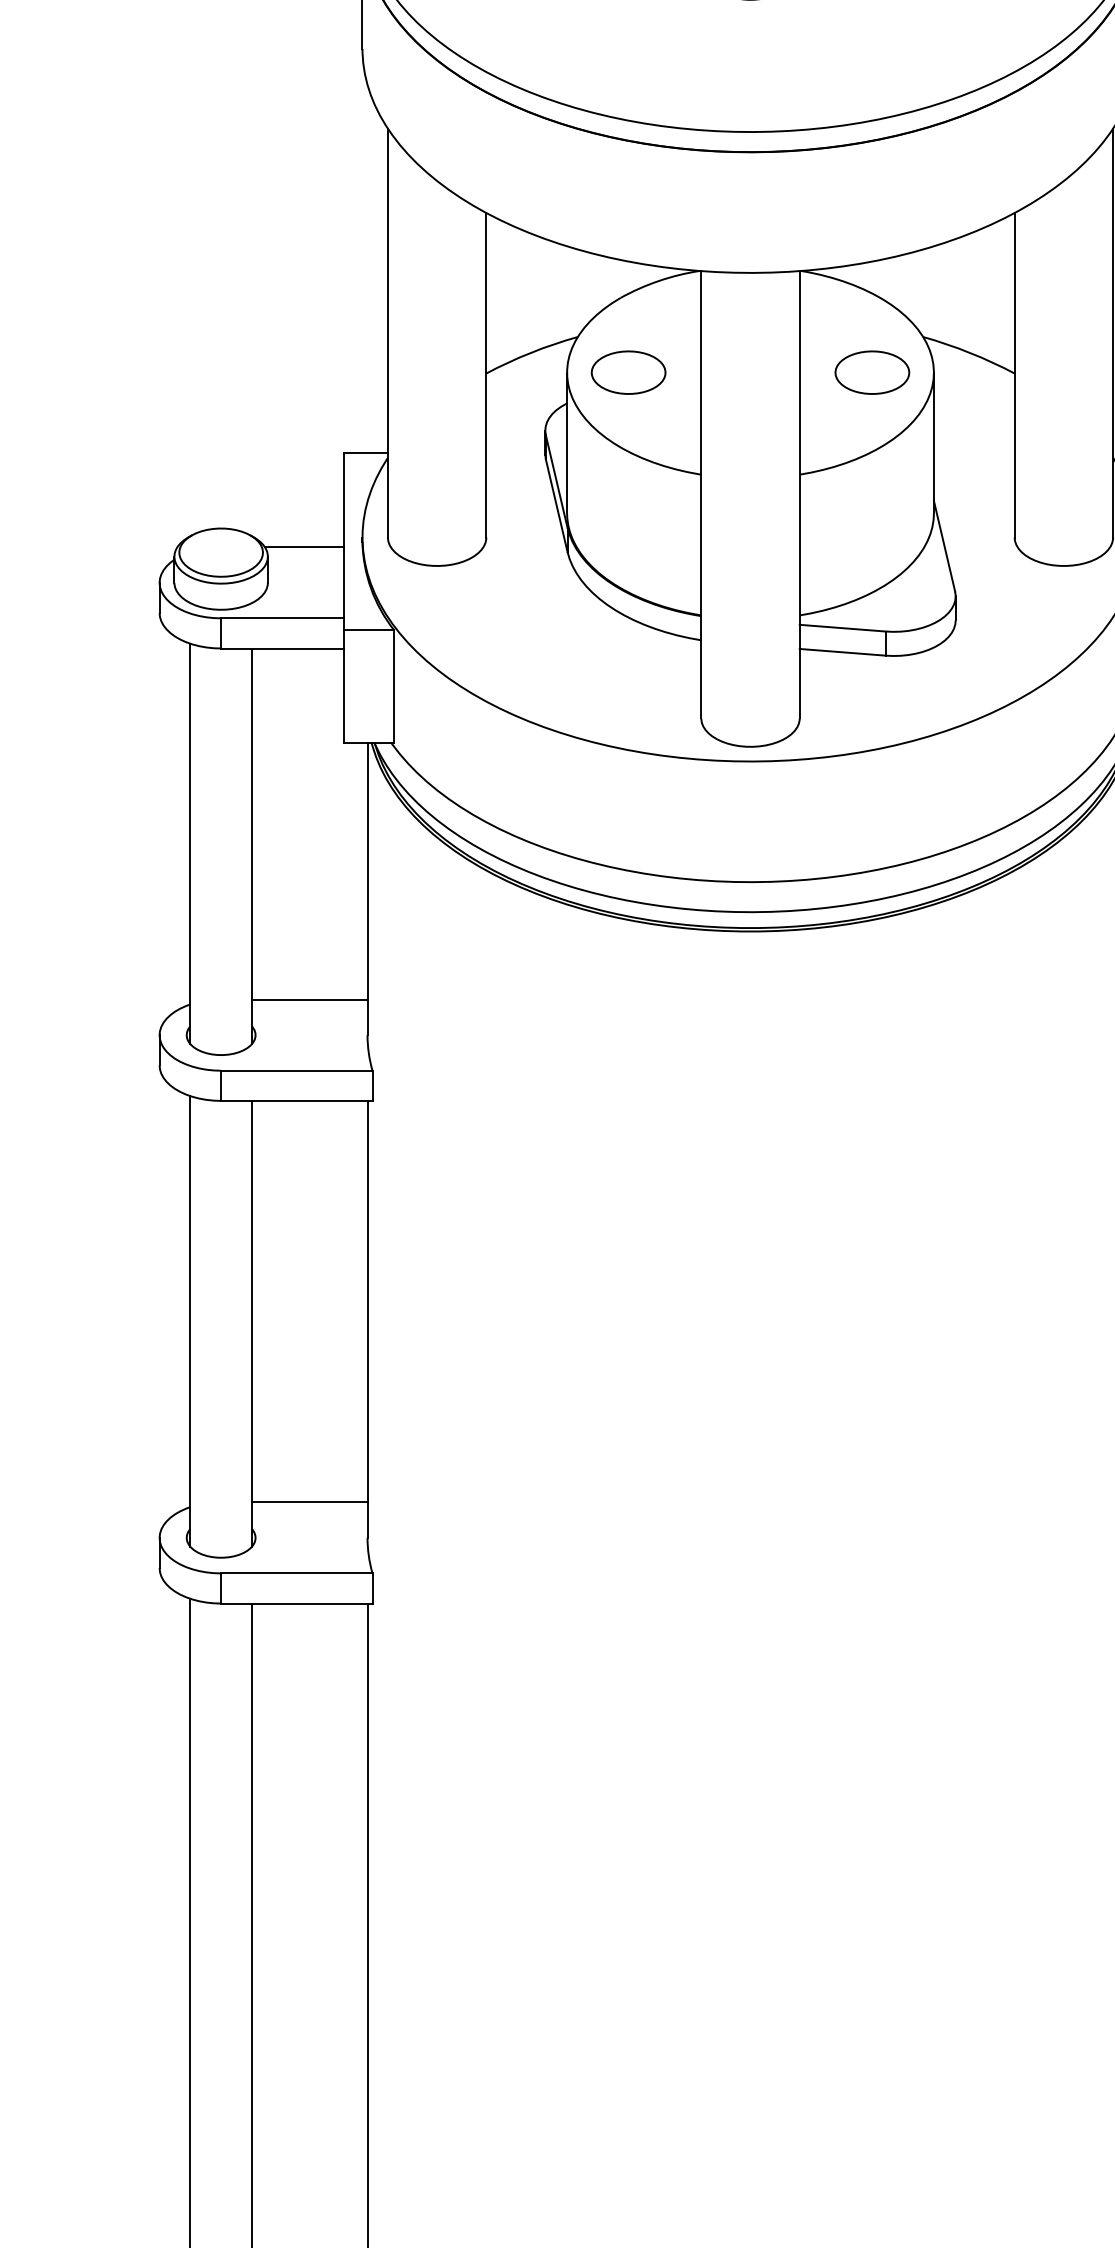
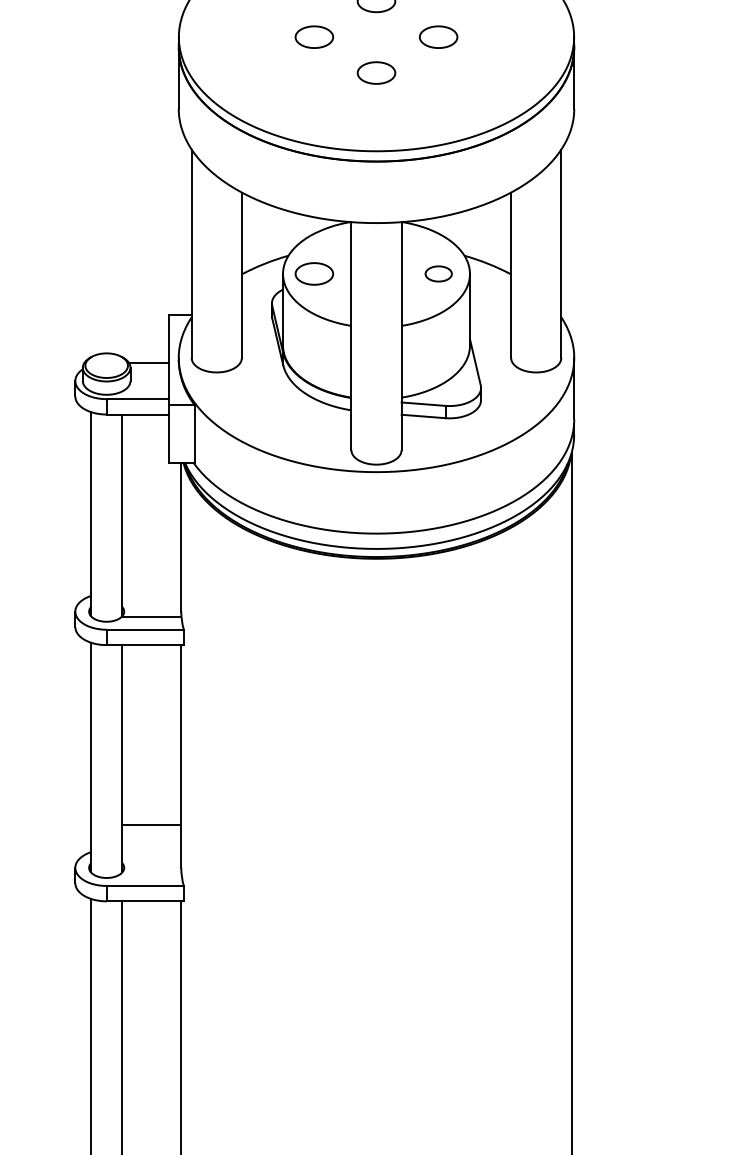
part: (872, 371) -> (438, 273), size x0.7
line: (309, 999) -> (151, 616), moved
line: (309, 1501) -> (151, 824), moved

